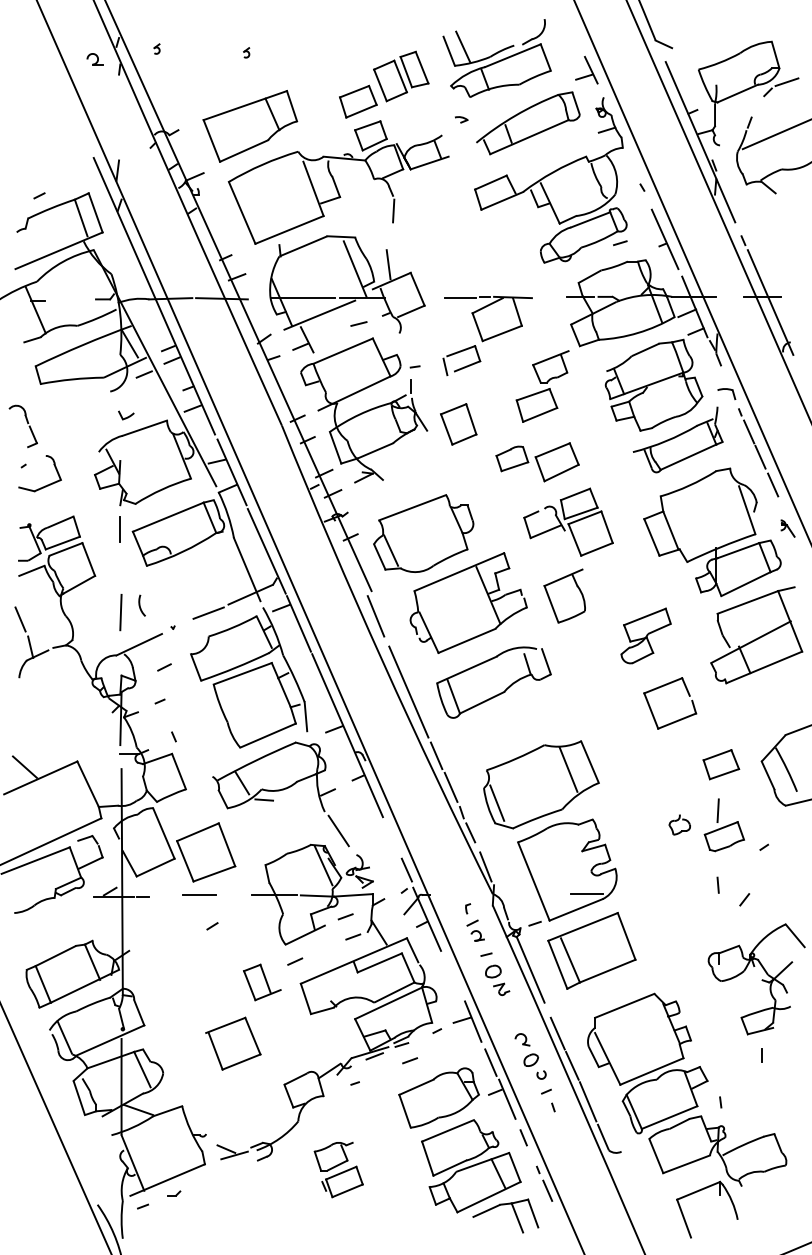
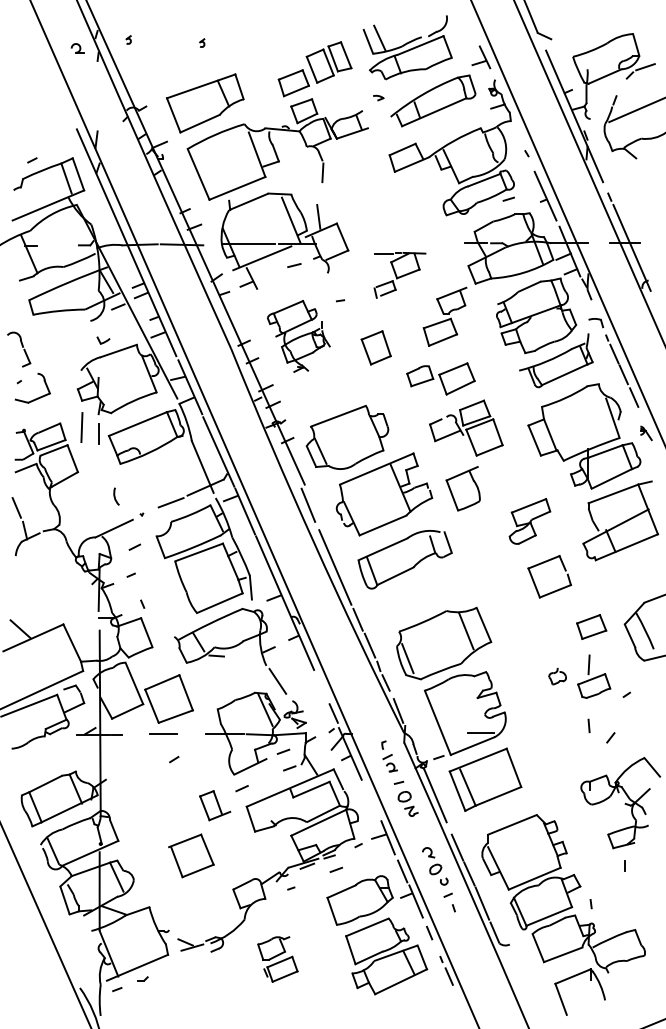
part: (487, 335) -> (399, 274), size x0.7
part: (364, 410) -> (298, 336), size x0.6
line: (120, 612) -> (81, 427), moved
part: (513, 1211) -> (421, 993), removed

